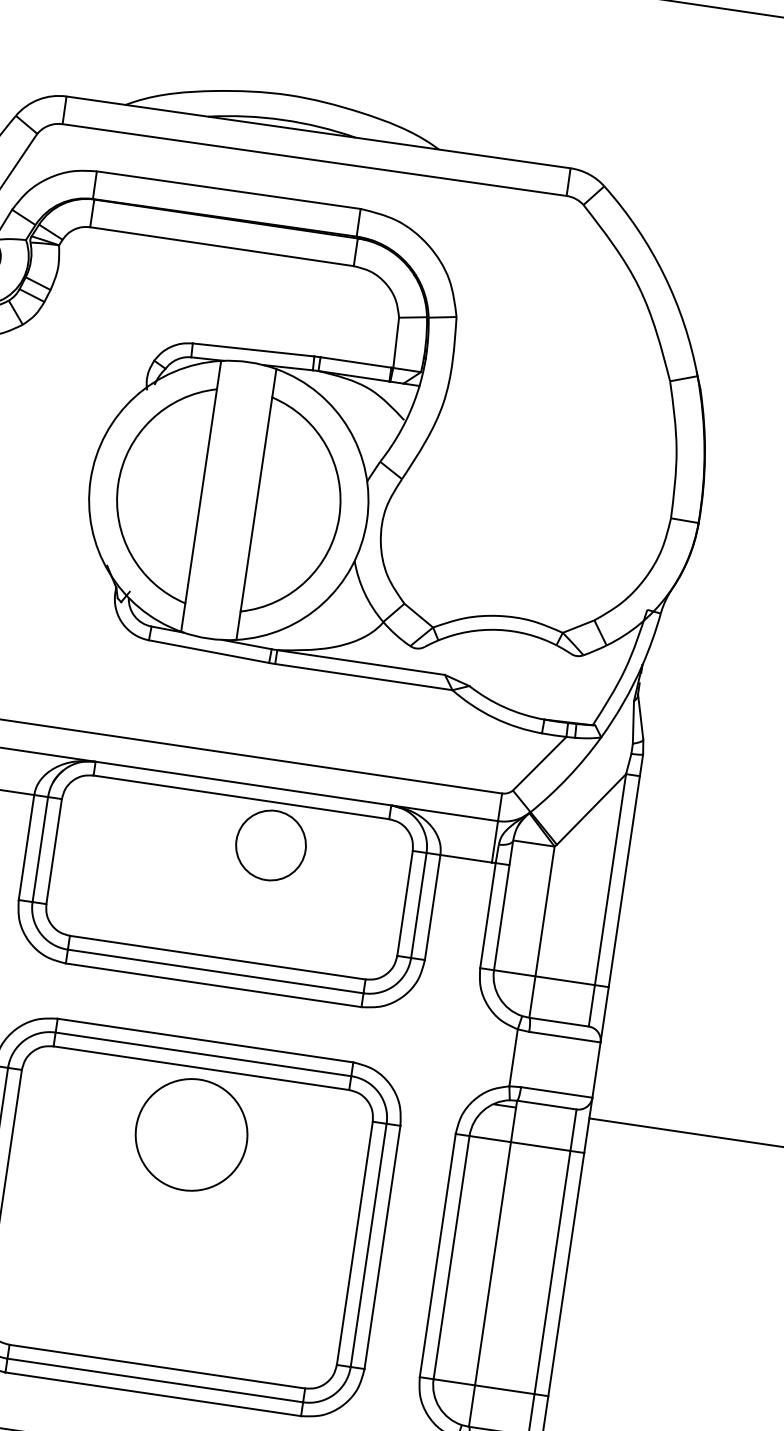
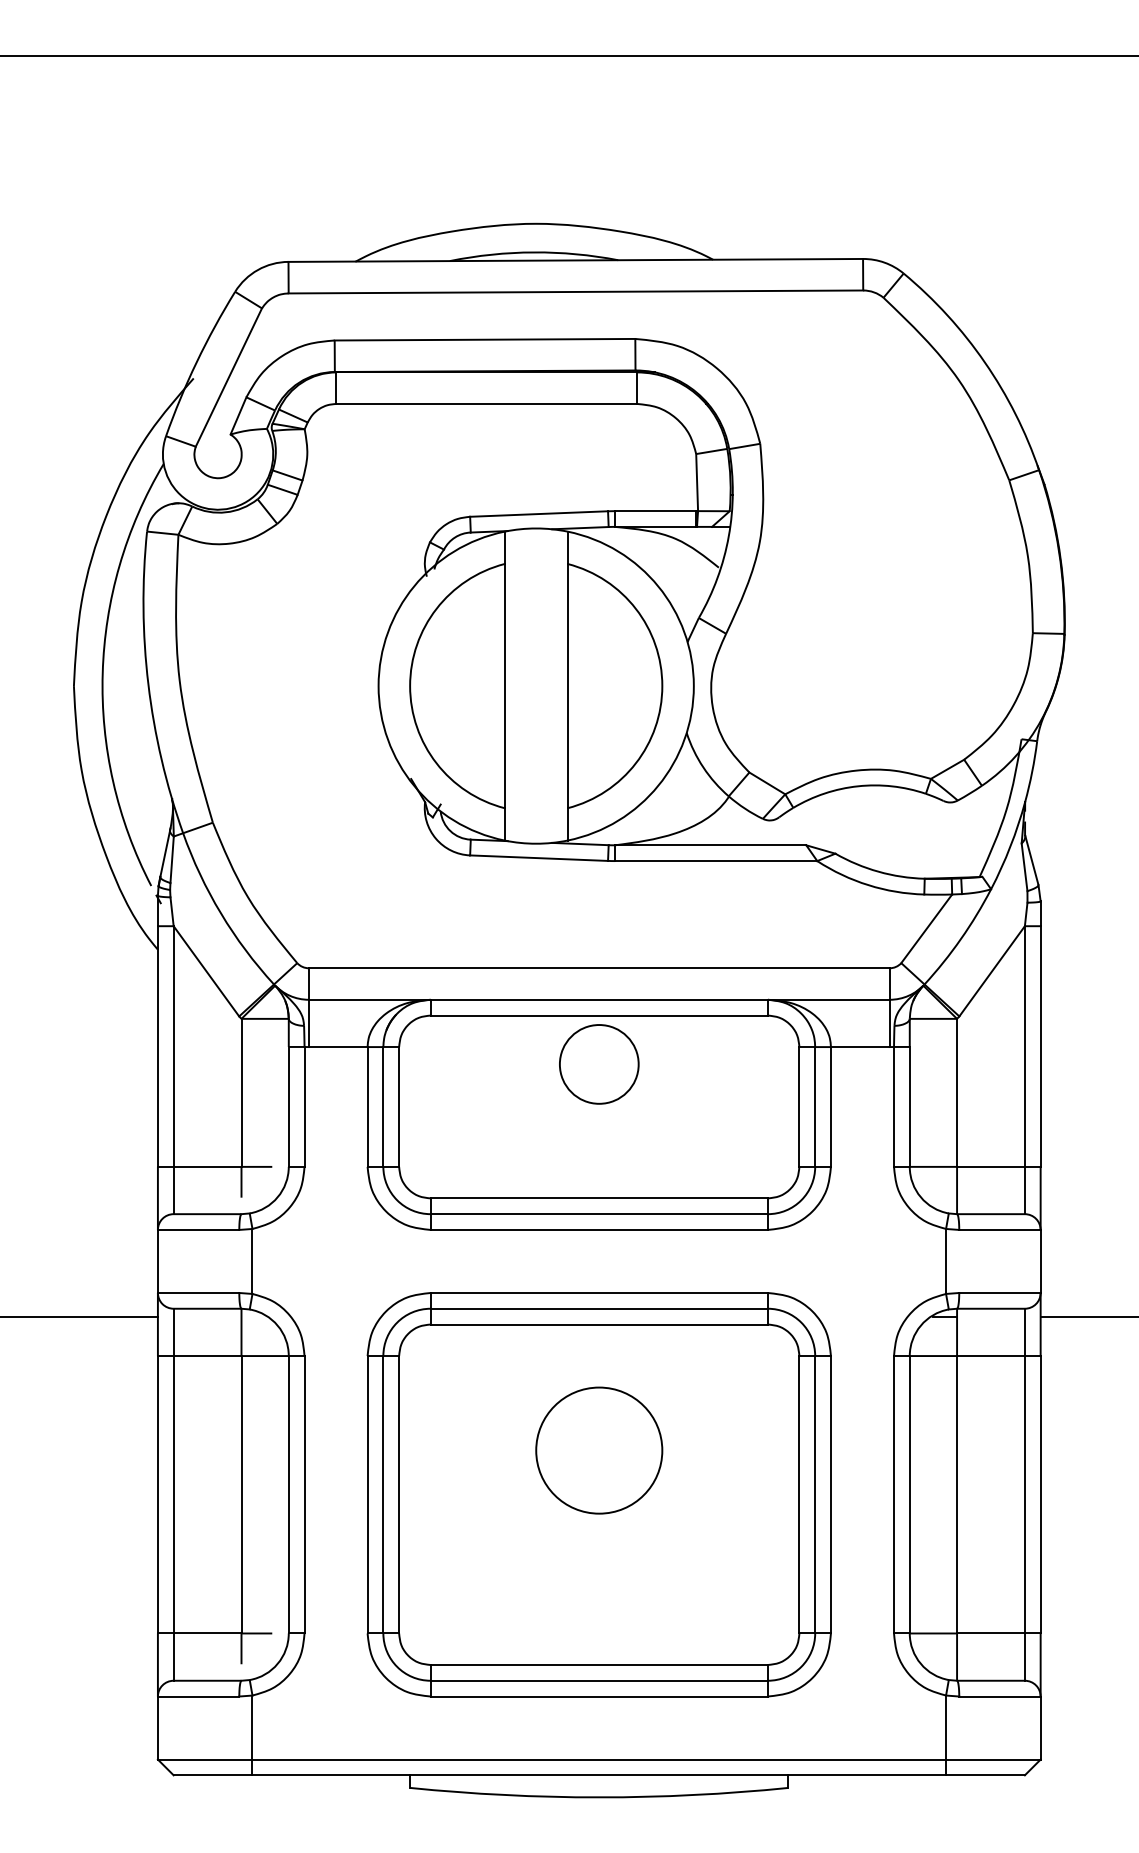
circle: (271, 845) -> (599, 1064), moved
circle: (191, 1134) -> (599, 1450), moved

